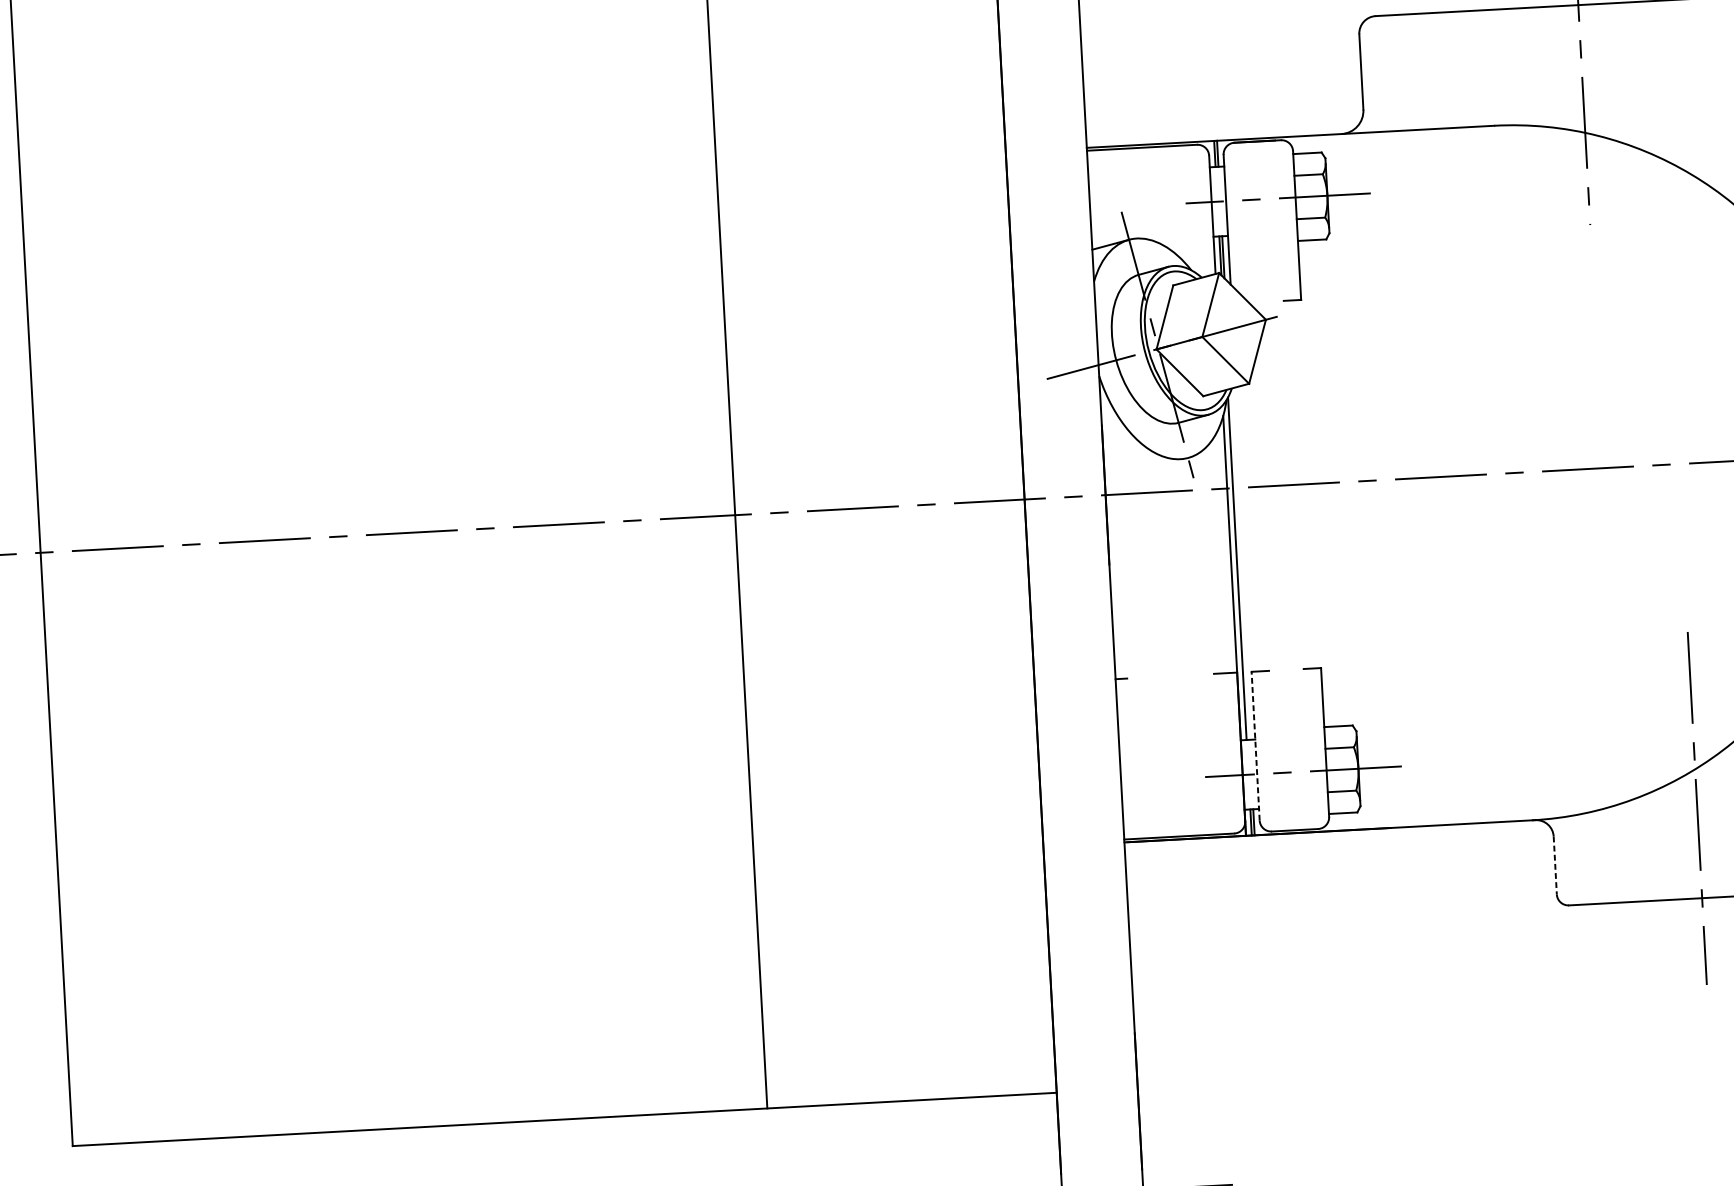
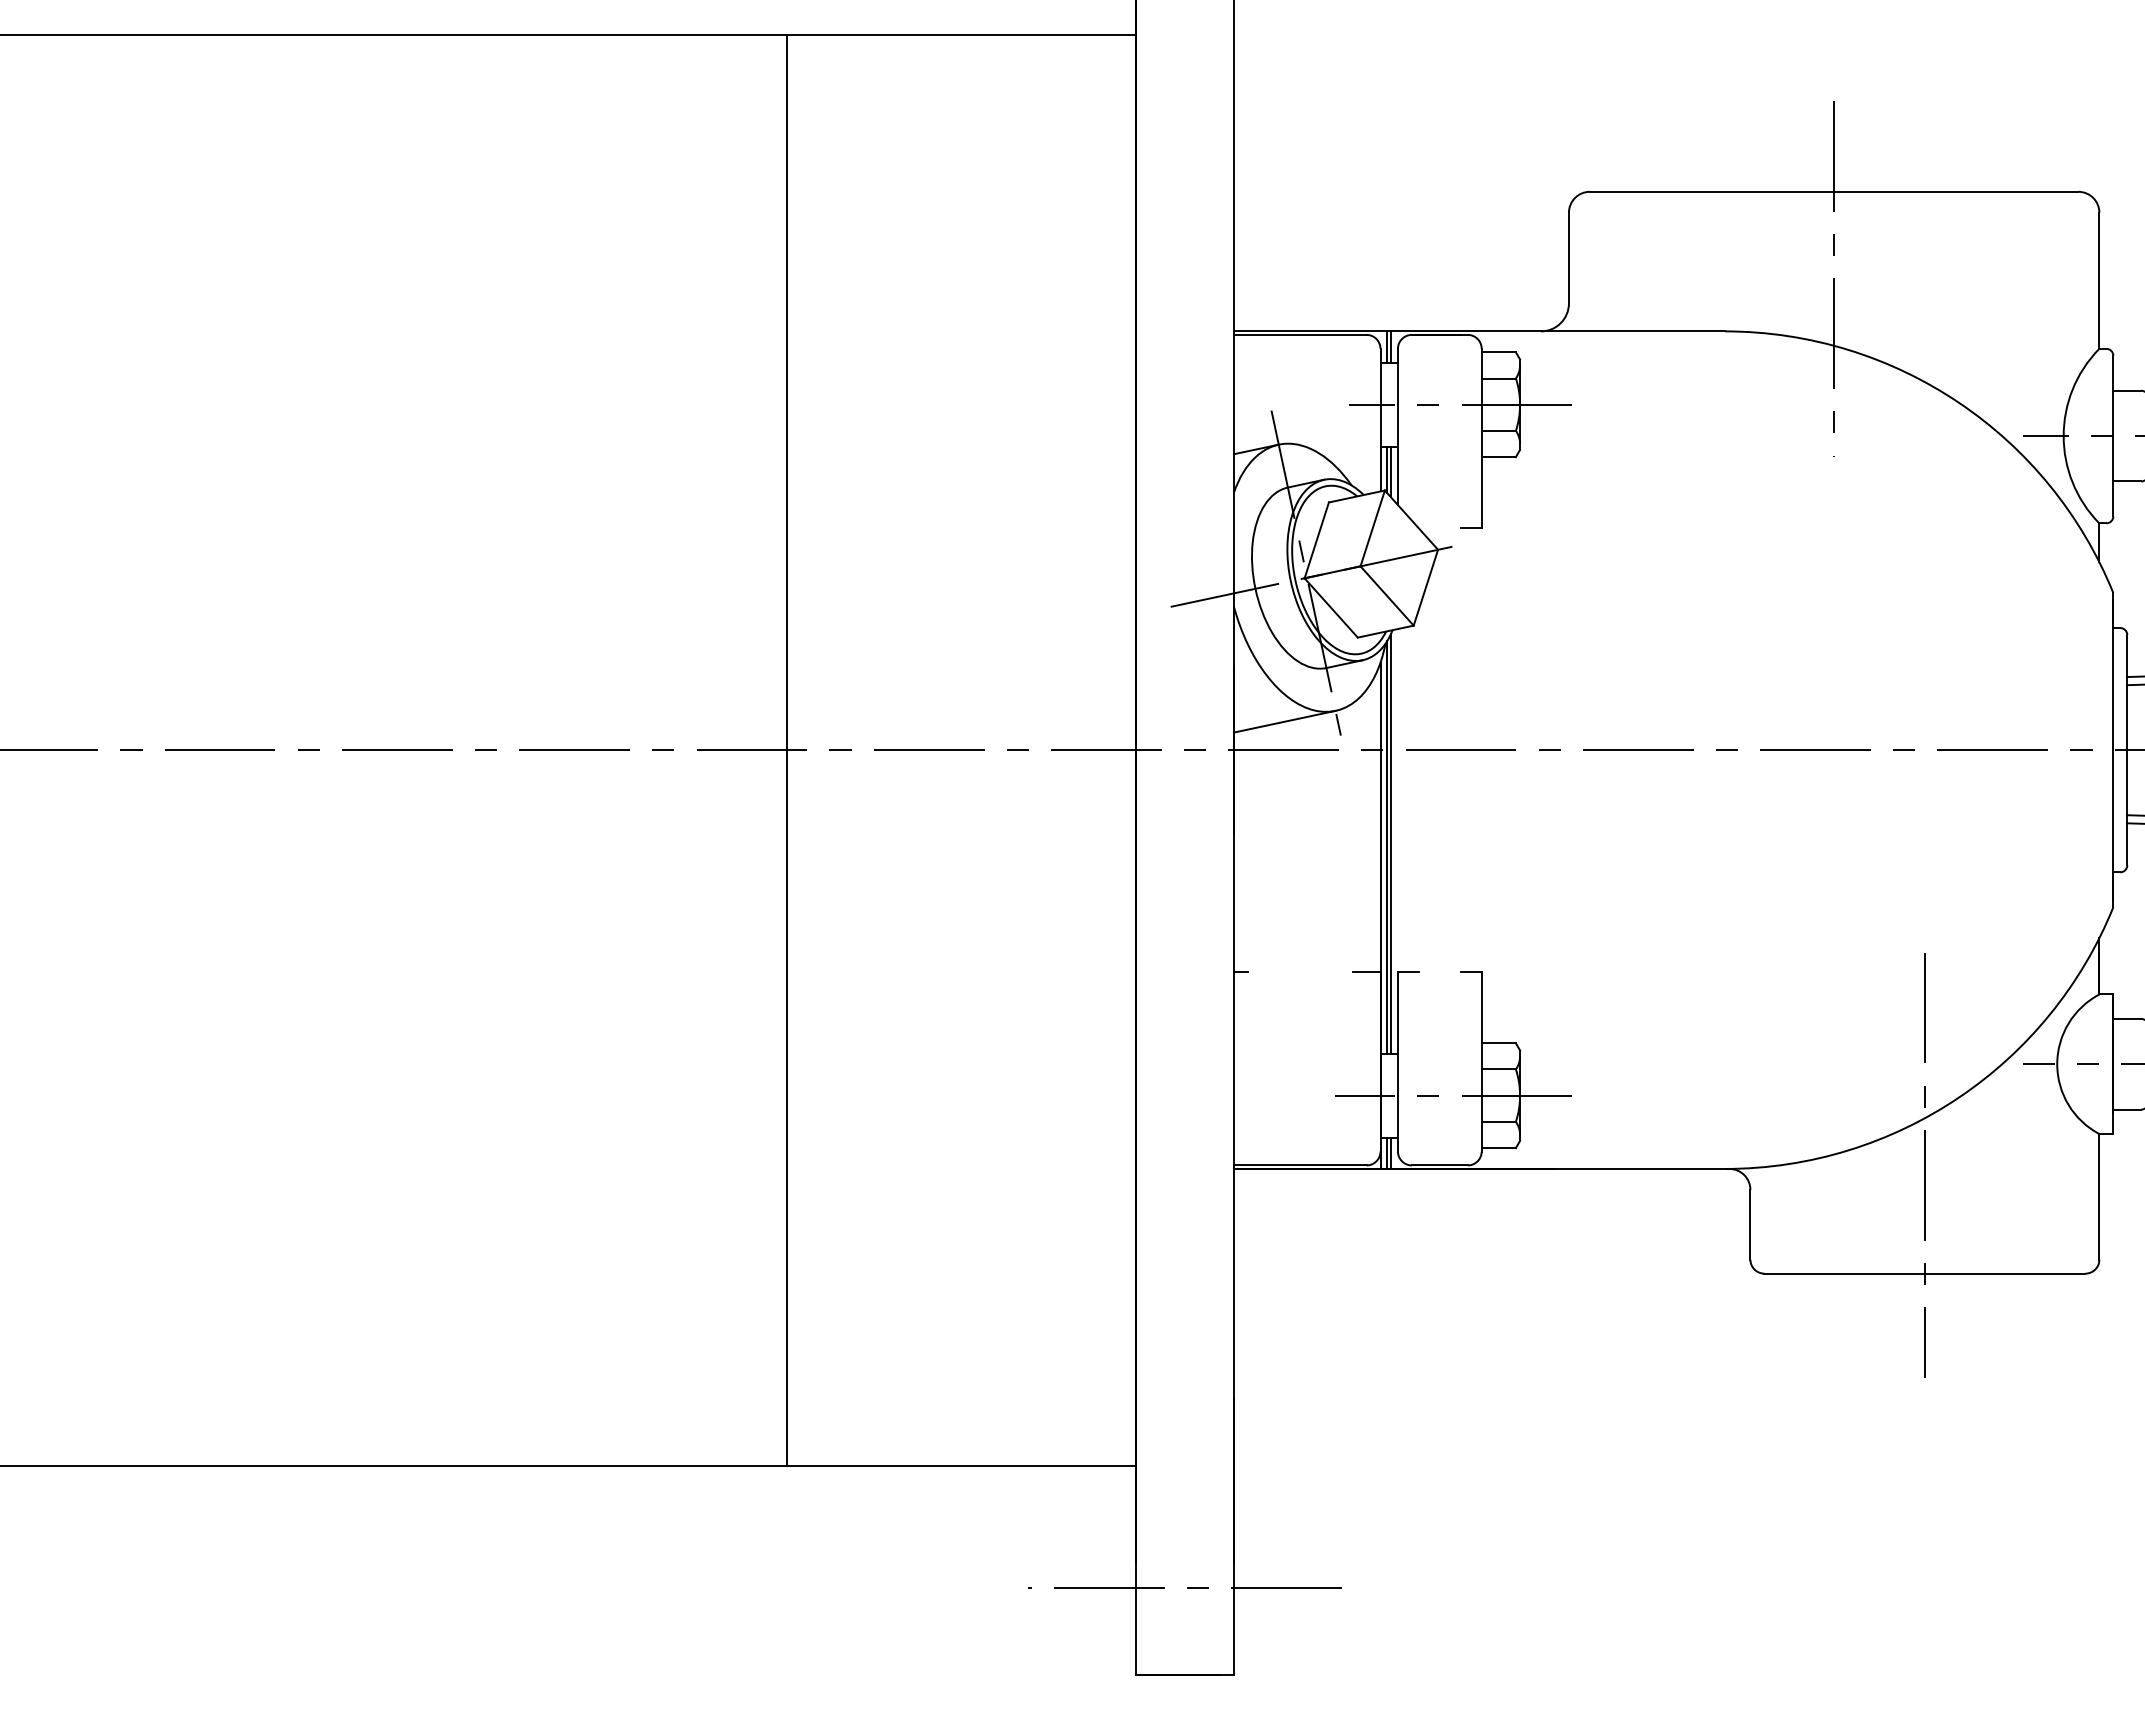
line: (1146, 469) -> (1284, 721), added
line: (1239, 565) -> (1390, 843), added
line: (1255, 745) -> (1397, 1061), dashed -> solid
line: (1555, 865) -> (1750, 1224), dashed -> solid

